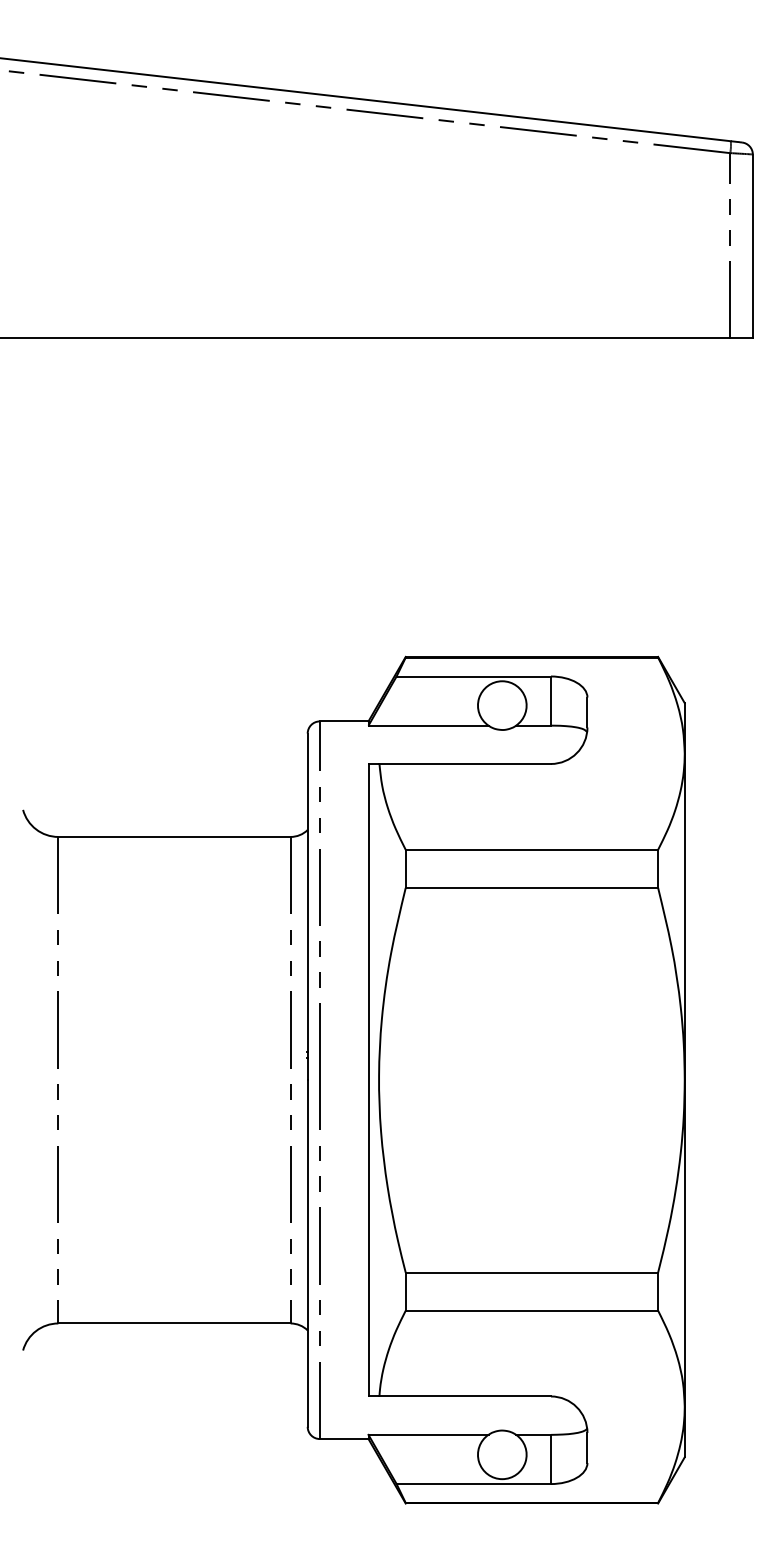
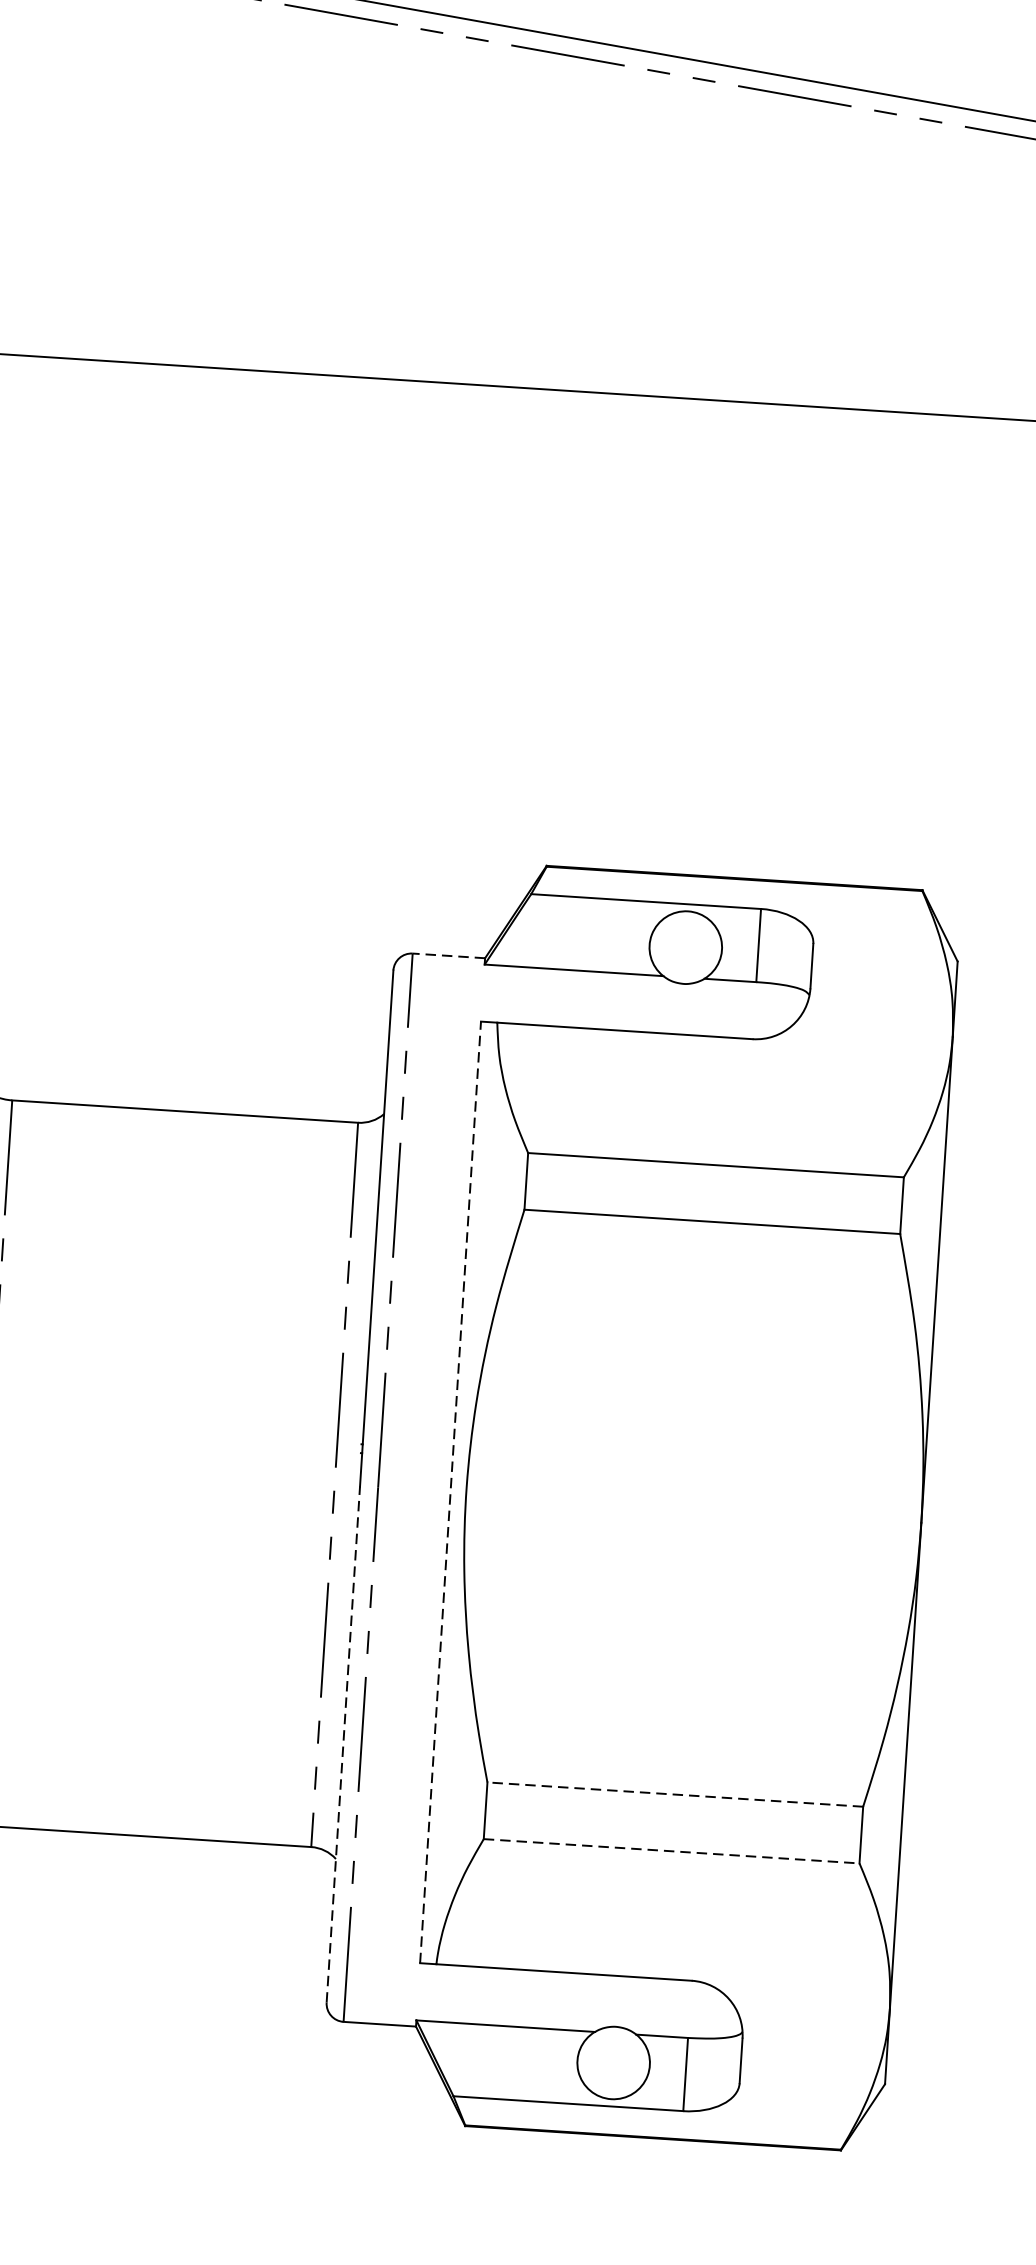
line: (343, 721) -> (447, 955), solid -> dashed
line: (368, 1079) -> (450, 1491), solid -> dashed
line: (307, 1253) -> (343, 1744), solid -> dashed
line: (531, 1272) -> (674, 1794), solid -> dashed
line: (532, 1310) -> (672, 1851), solid -> dashed

